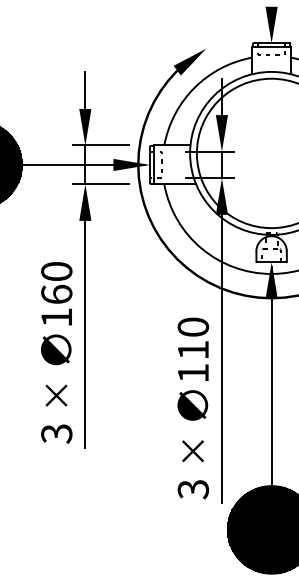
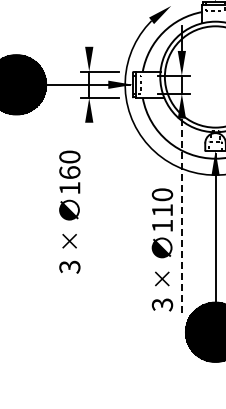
line: (85, 90) -> (89, 34), removed
line: (85, 334) -> (89, 199), removed
line: (221, 359) -> (181, 216), solid -> dashed

